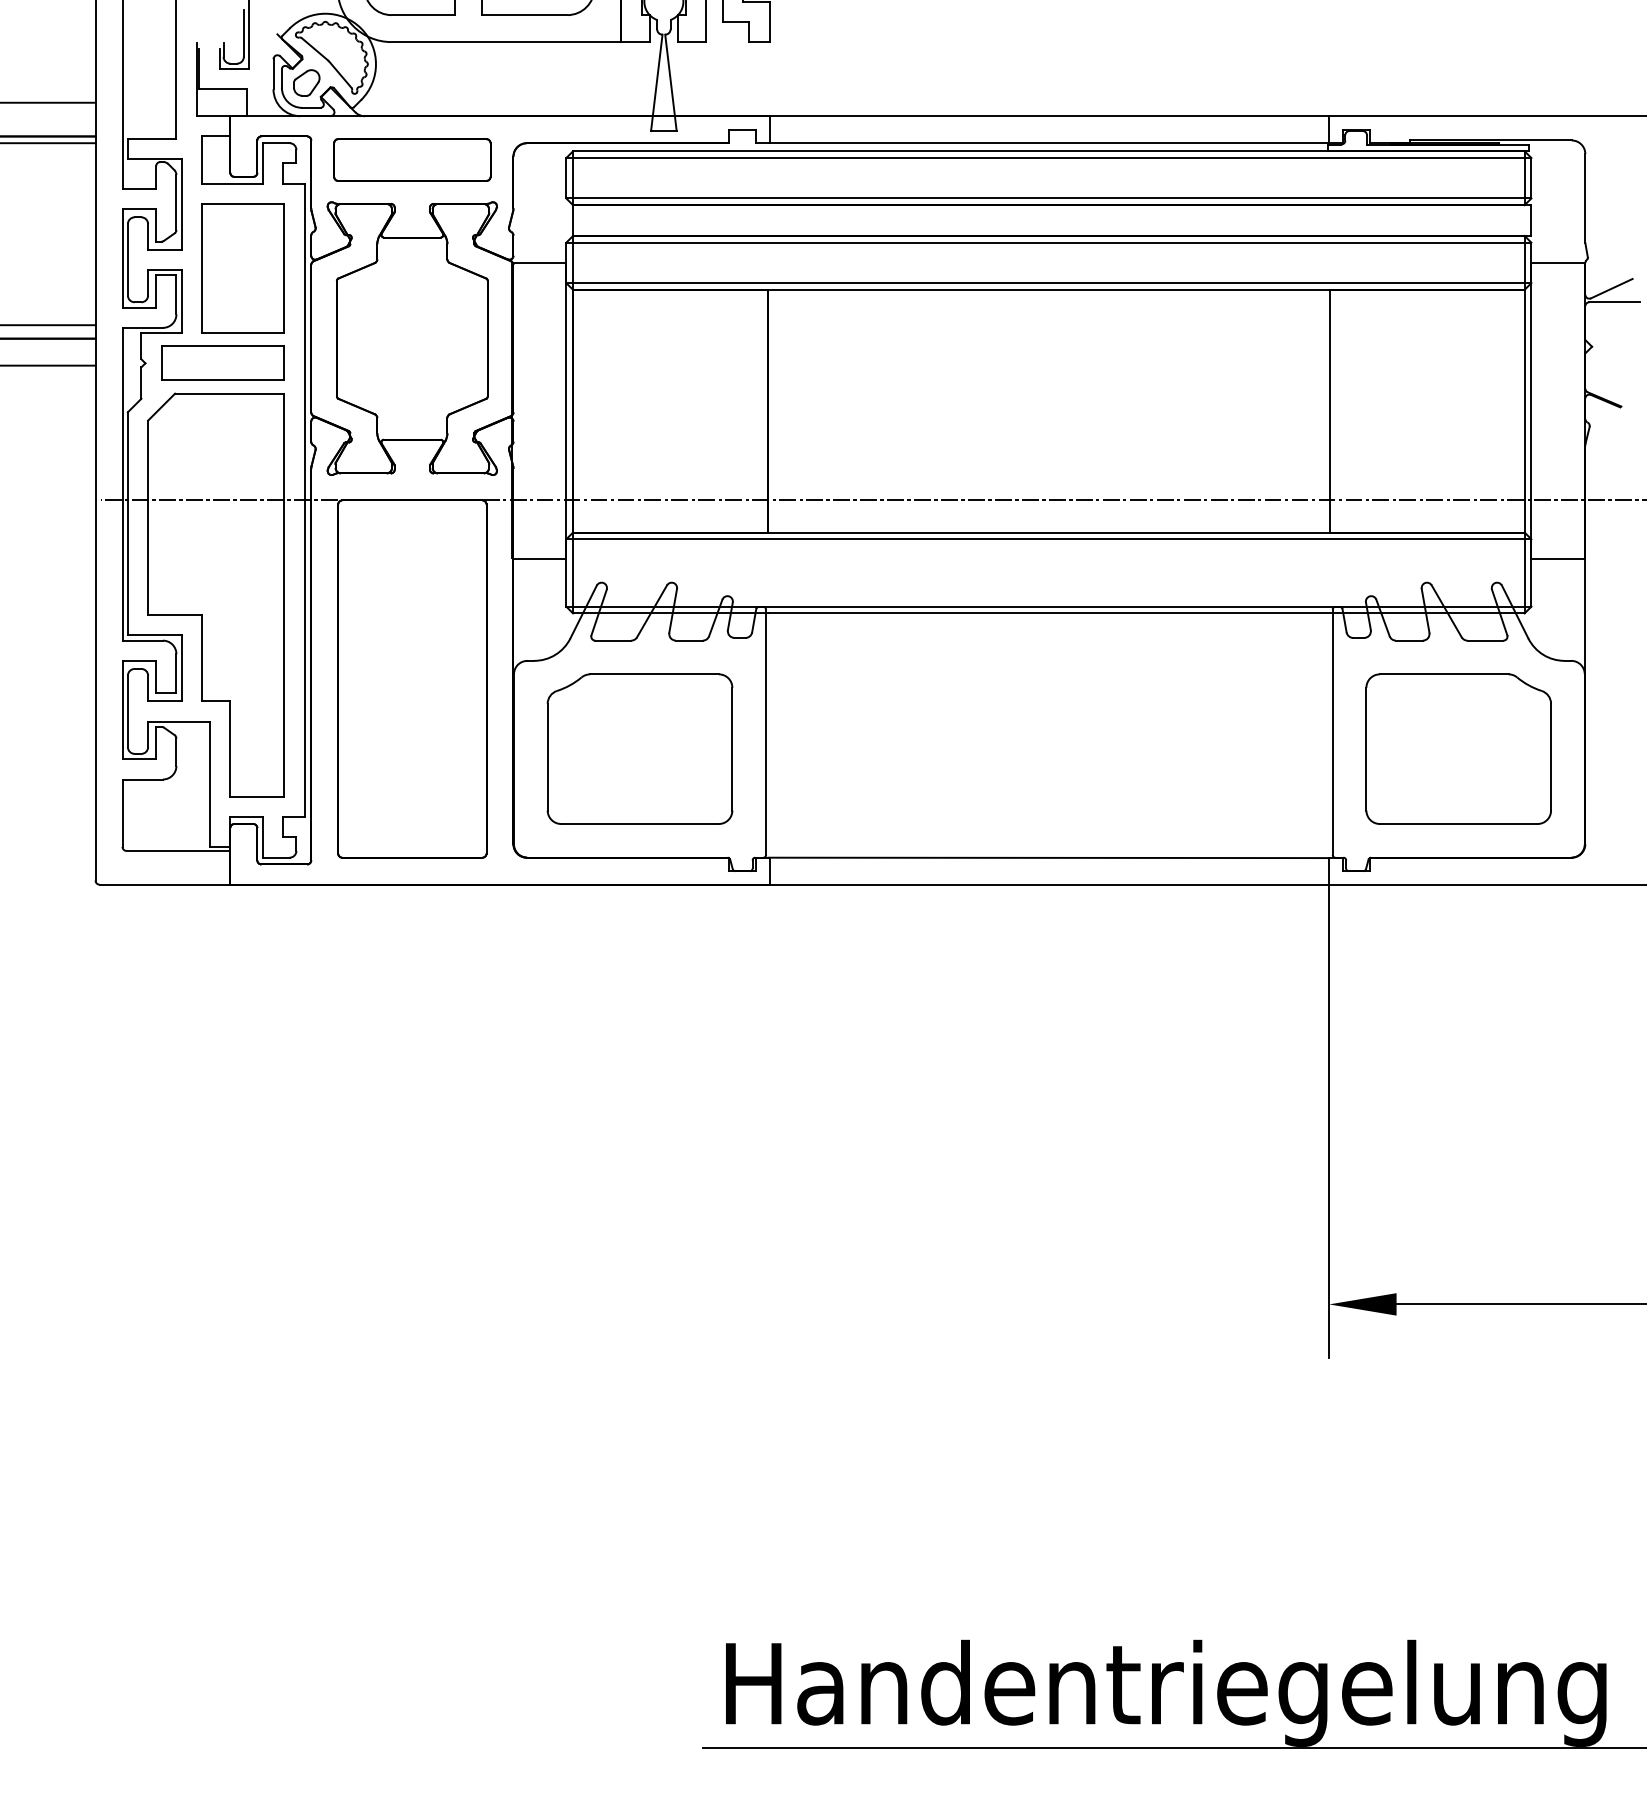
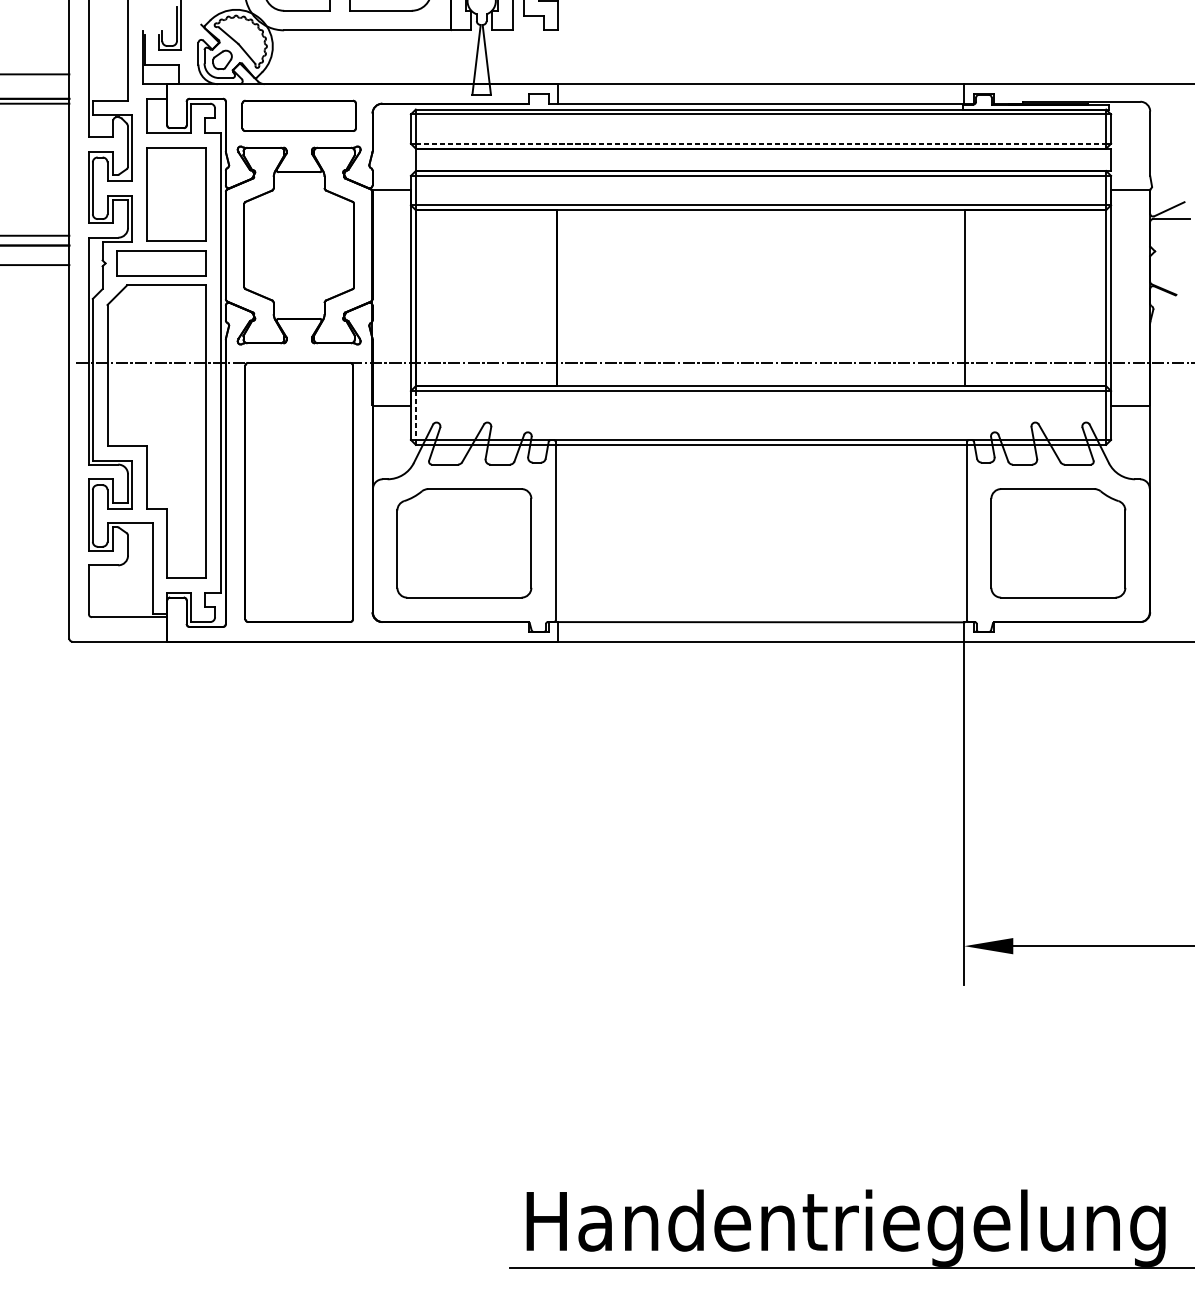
line: (1048, 198) -> (760, 143), solid -> dashed
line: (573, 572) -> (416, 415), solid -> dashed

